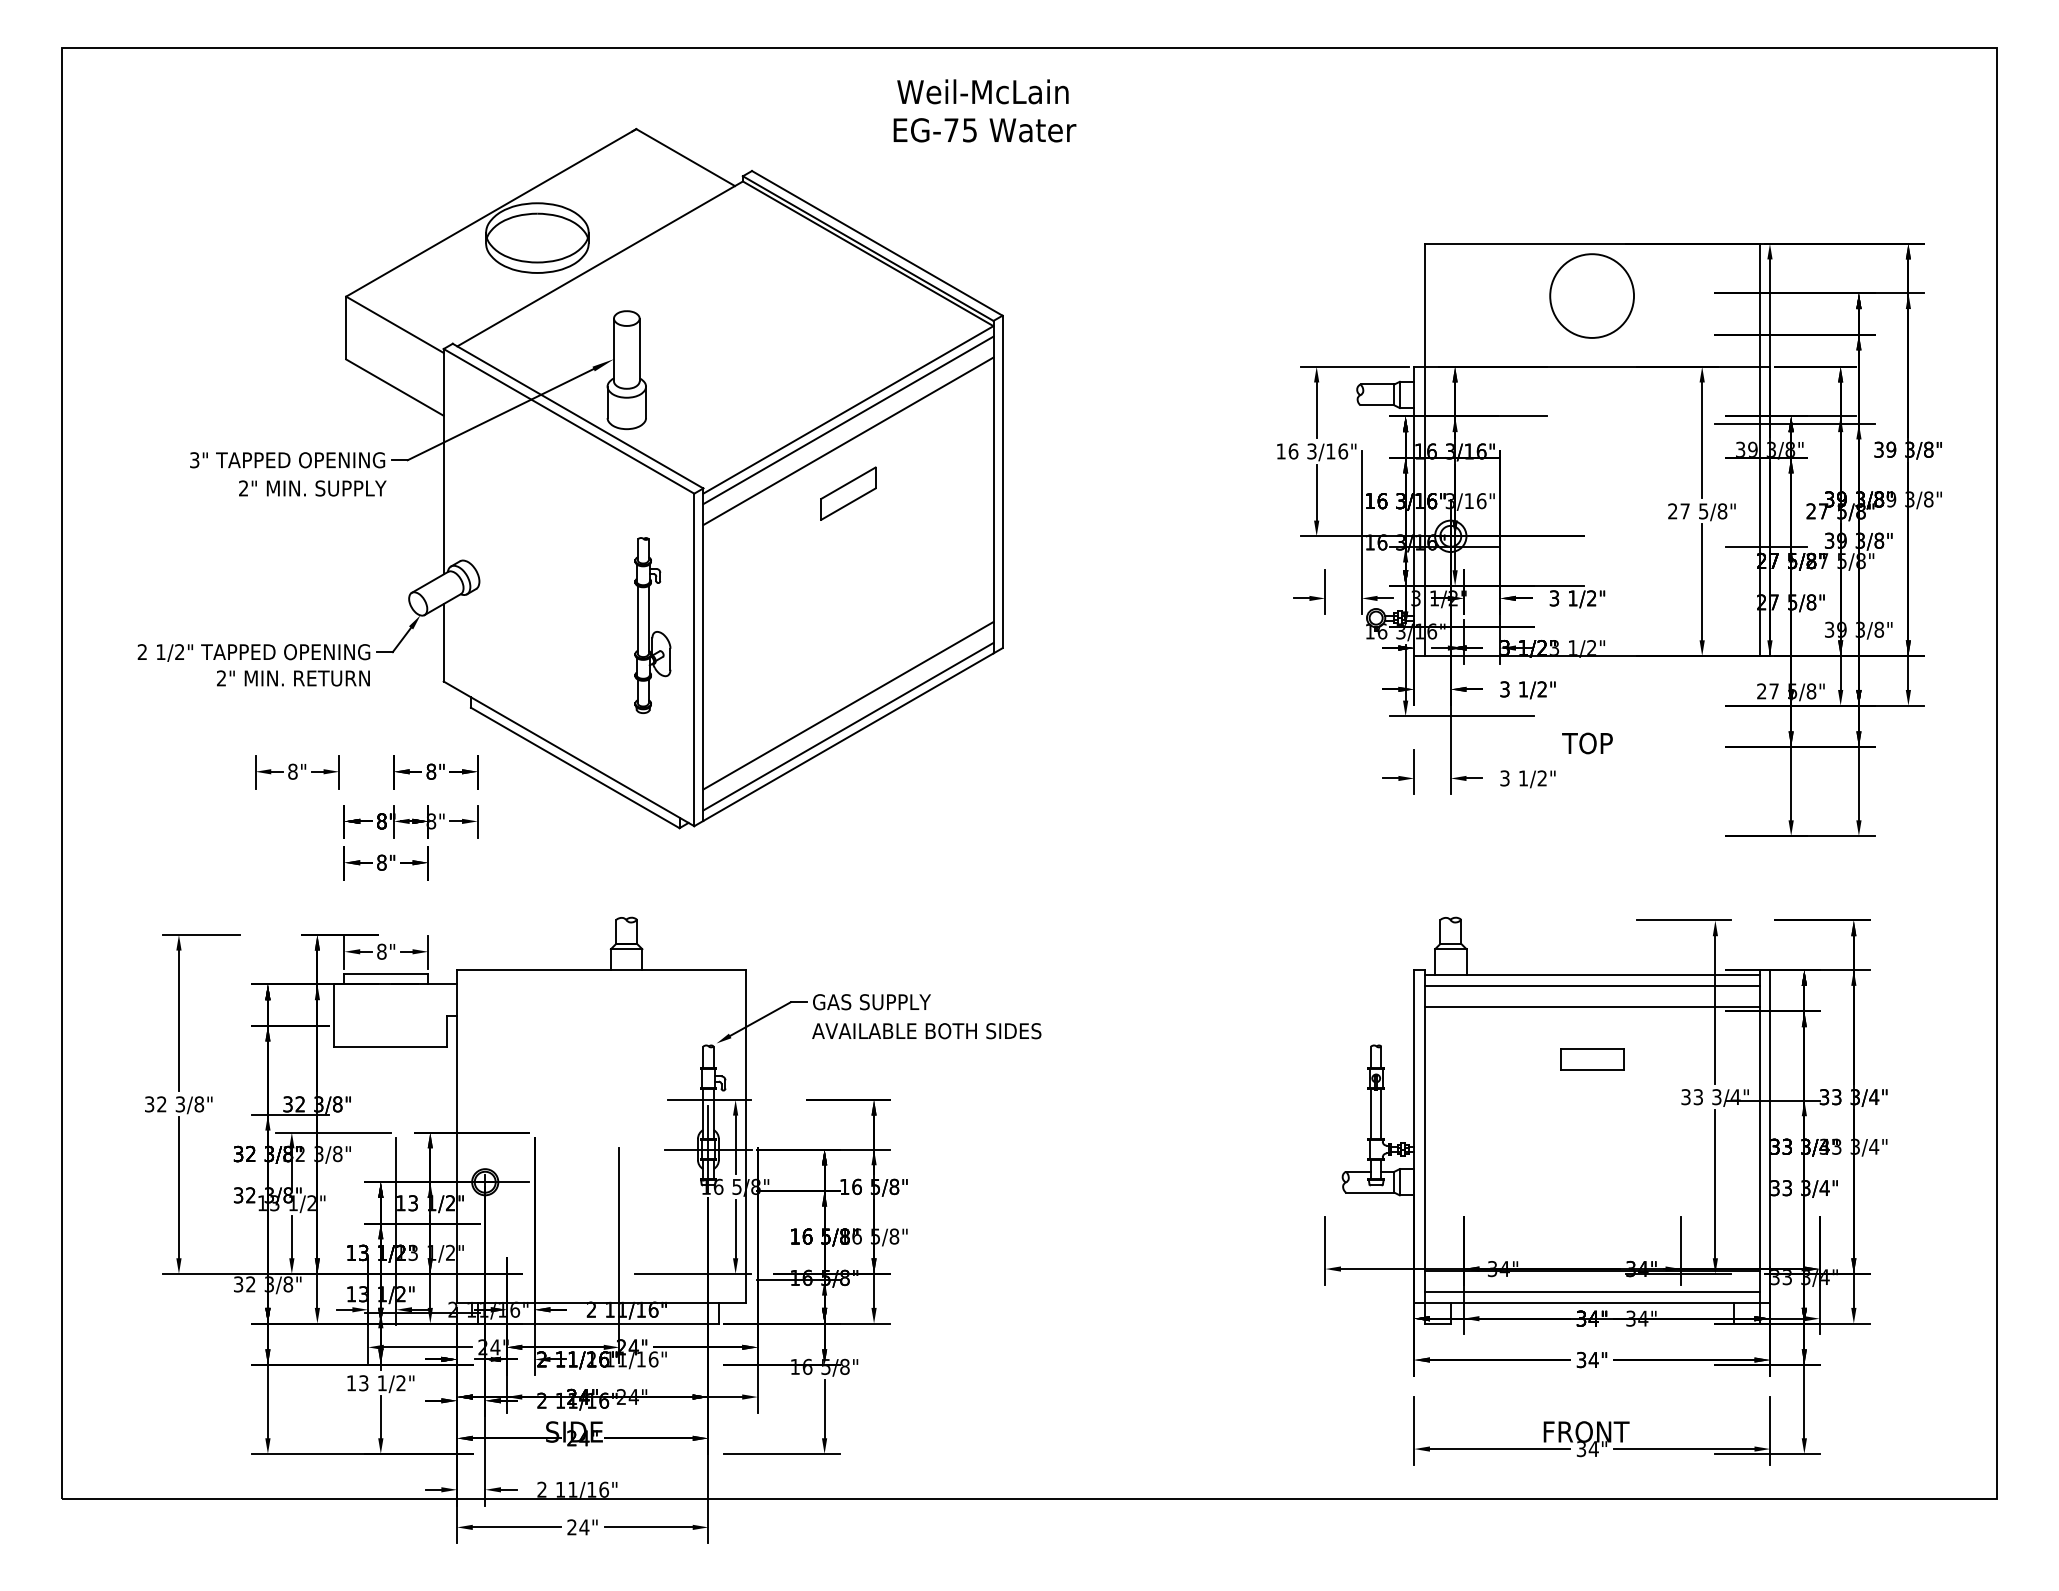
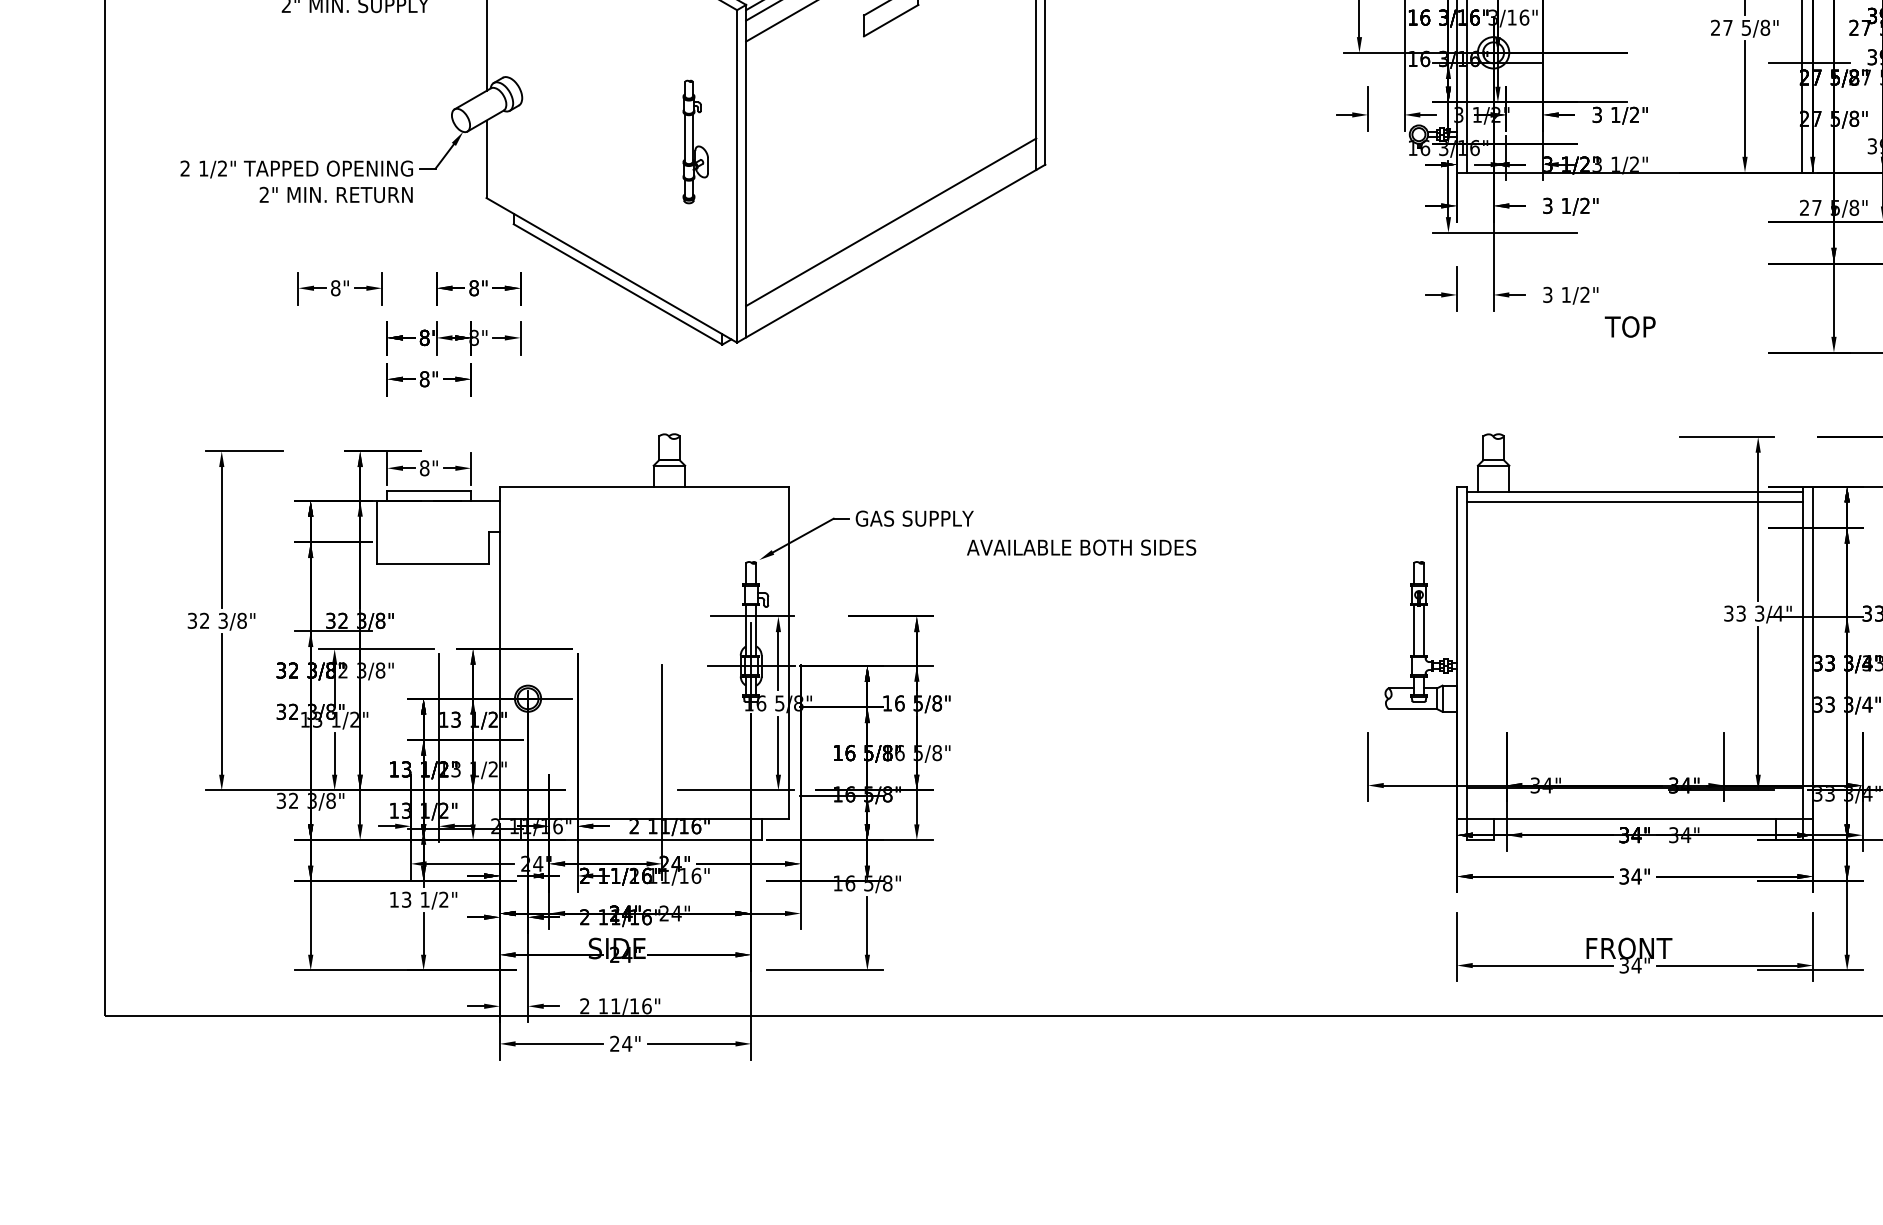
part: (652, 625) -> (695, 142), size x0.7
line: (848, 726) -> (891, 243), removed
text: (1587, 743) -> (1630, 327), moved
line: (1591, 1006) -> (1634, 523), removed
text: (926, 1031) -> (1081, 548), moved
part: (1592, 1059) -> (1635, 576), removed
line: (1591, 1292) -> (1634, 809), removed

